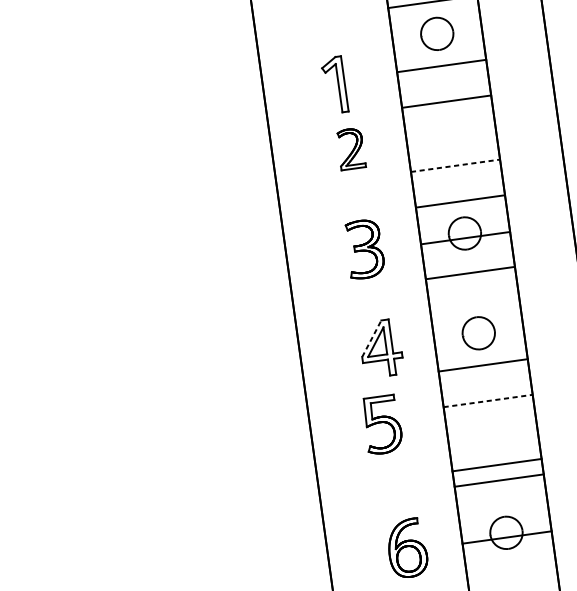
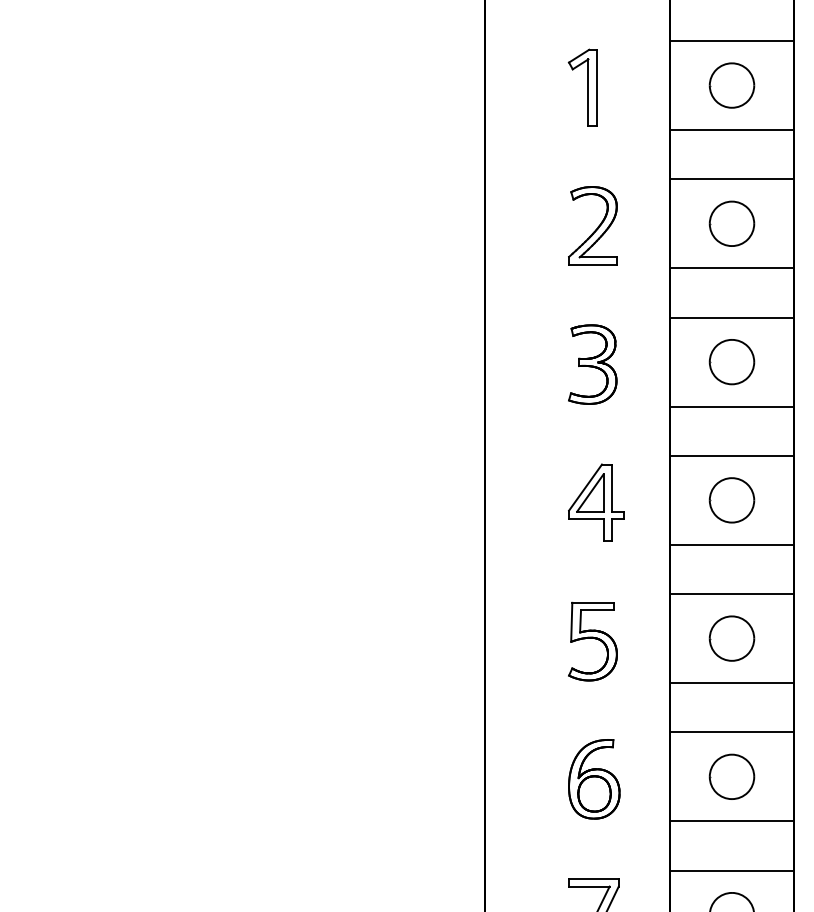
part: (334, 84) -> (582, 87), moved
part: (450, 133) -> (731, 223), added
part: (350, 148) -> (592, 225), size x1.43
line: (455, 165) -> (732, 268), dashed -> solid
line: (465, 238) -> (731, 406), moved
line: (470, 272) -> (731, 455), moved
line: (371, 338) -> (585, 487), dashed -> solid
line: (488, 401) -> (732, 594), dashed -> solid
part: (382, 424) -> (592, 641), moved
part: (492, 433) -> (731, 638), added
line: (498, 480) -> (731, 732), moved
line: (506, 537) -> (731, 821), moved

